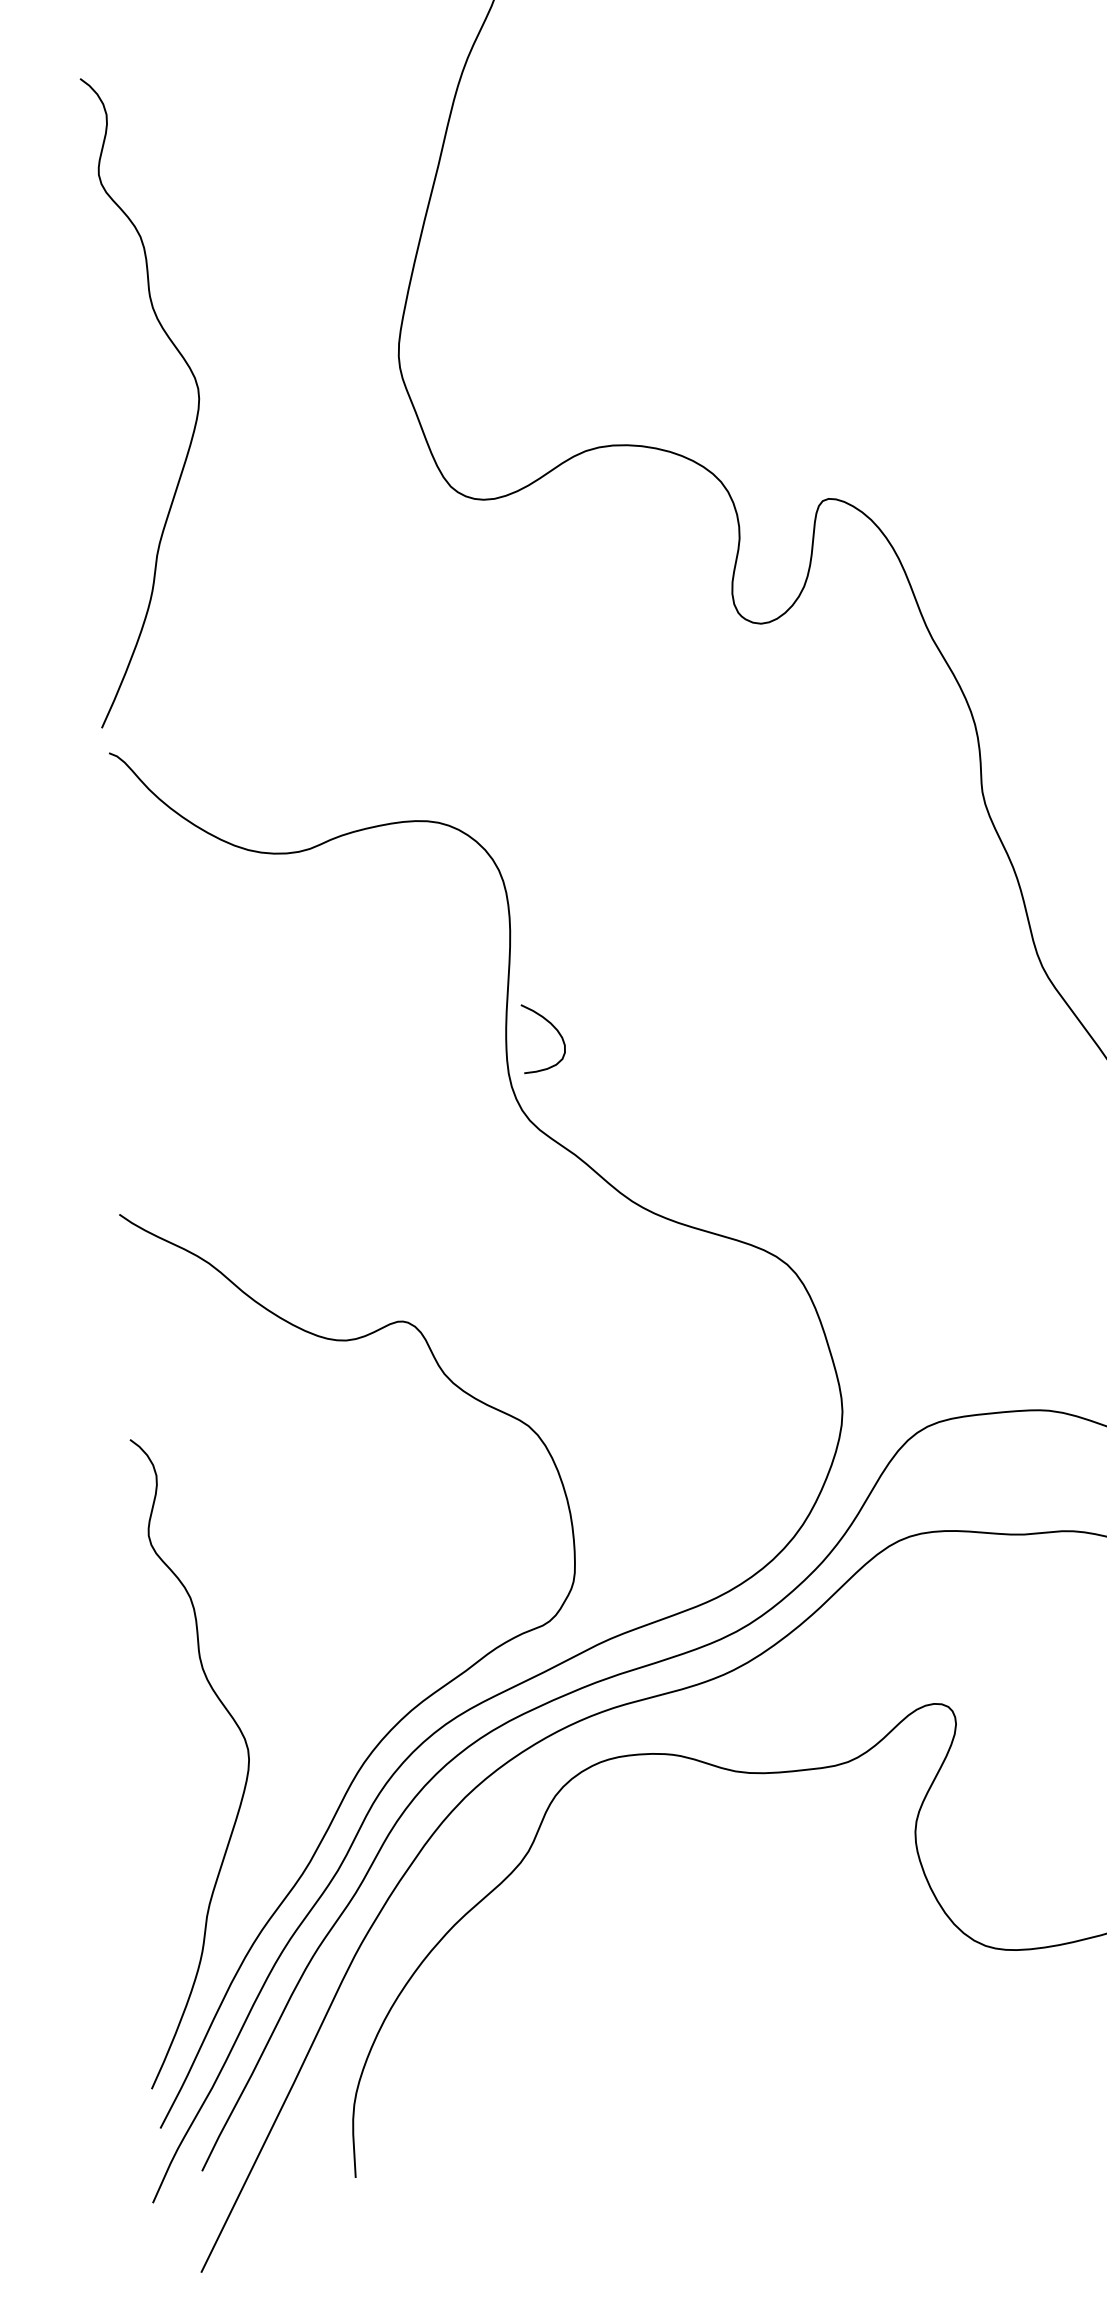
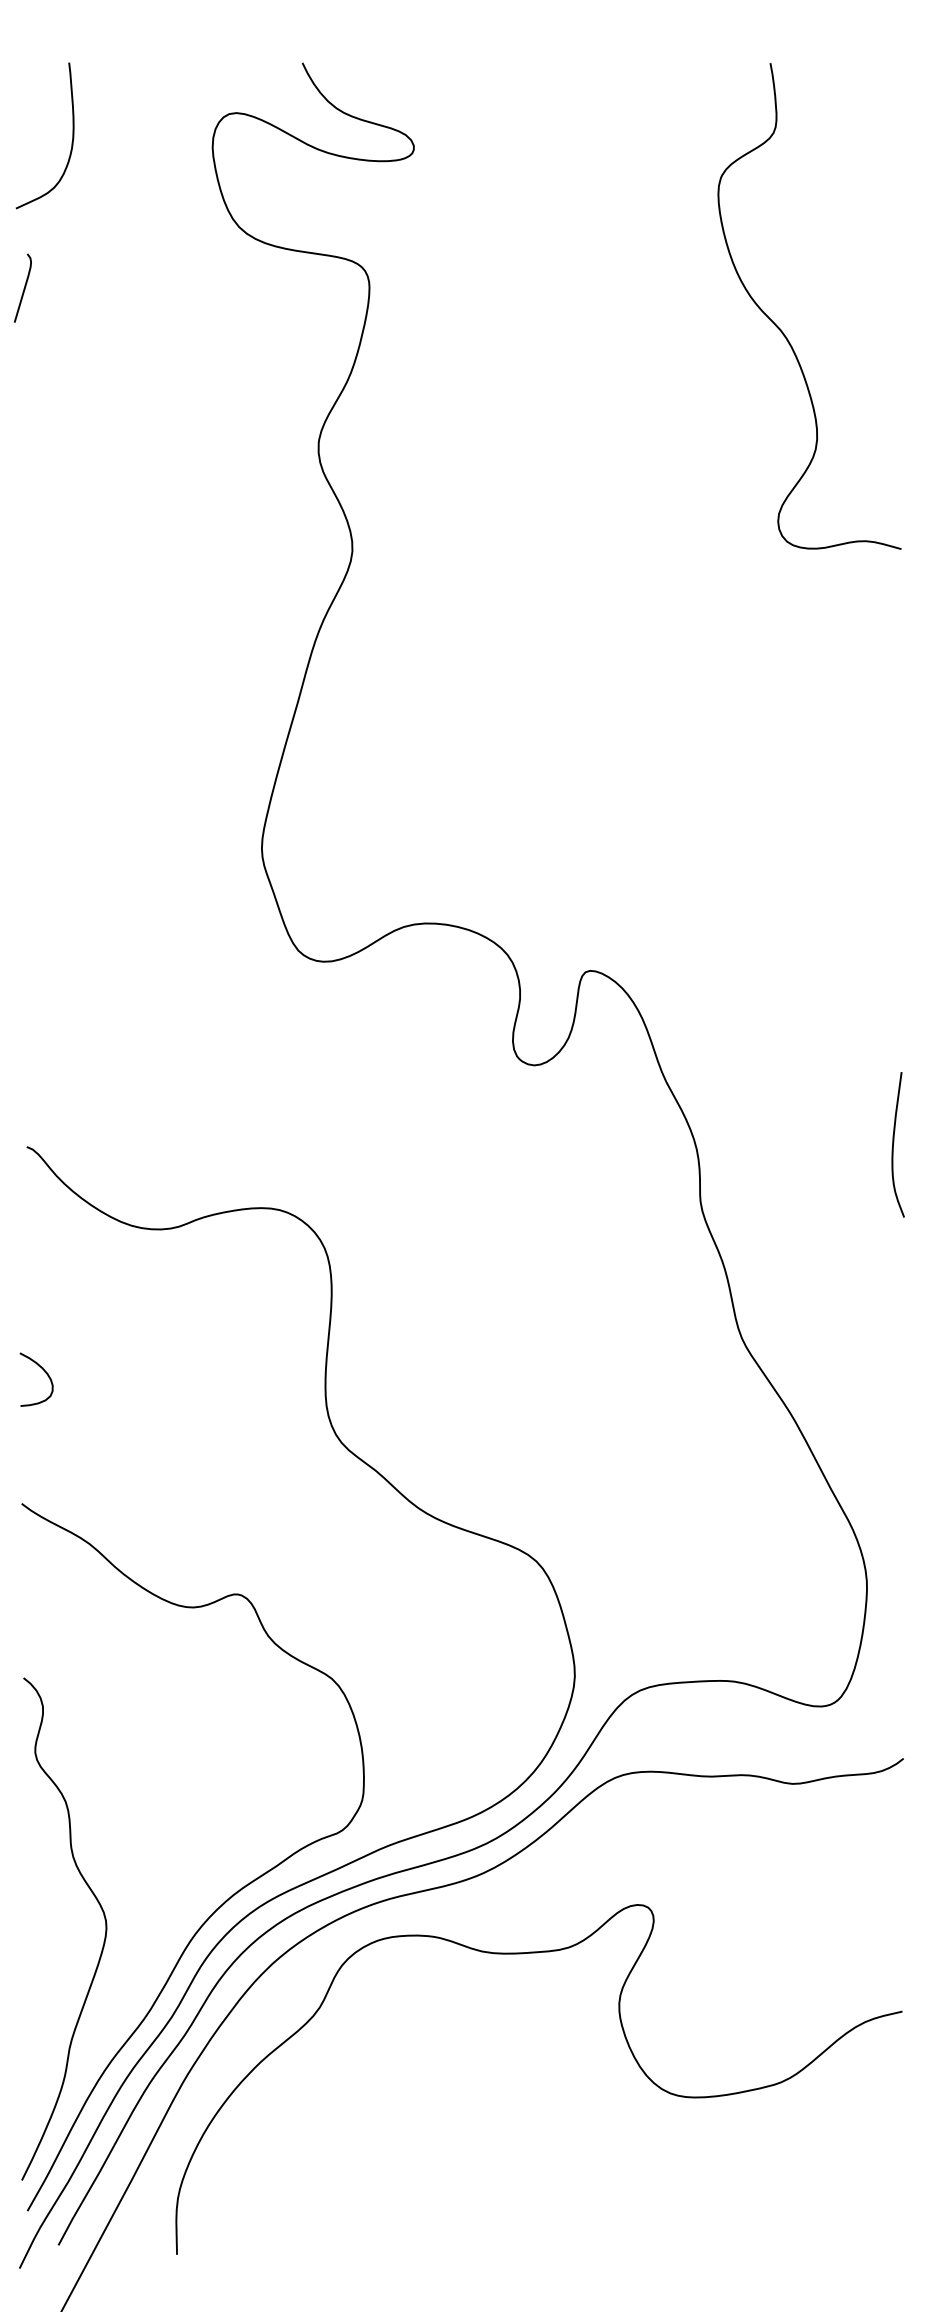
curve: (196, 409) -> (104, 883), removed
curve: (553, 1028) -> (44, 1372), moved

